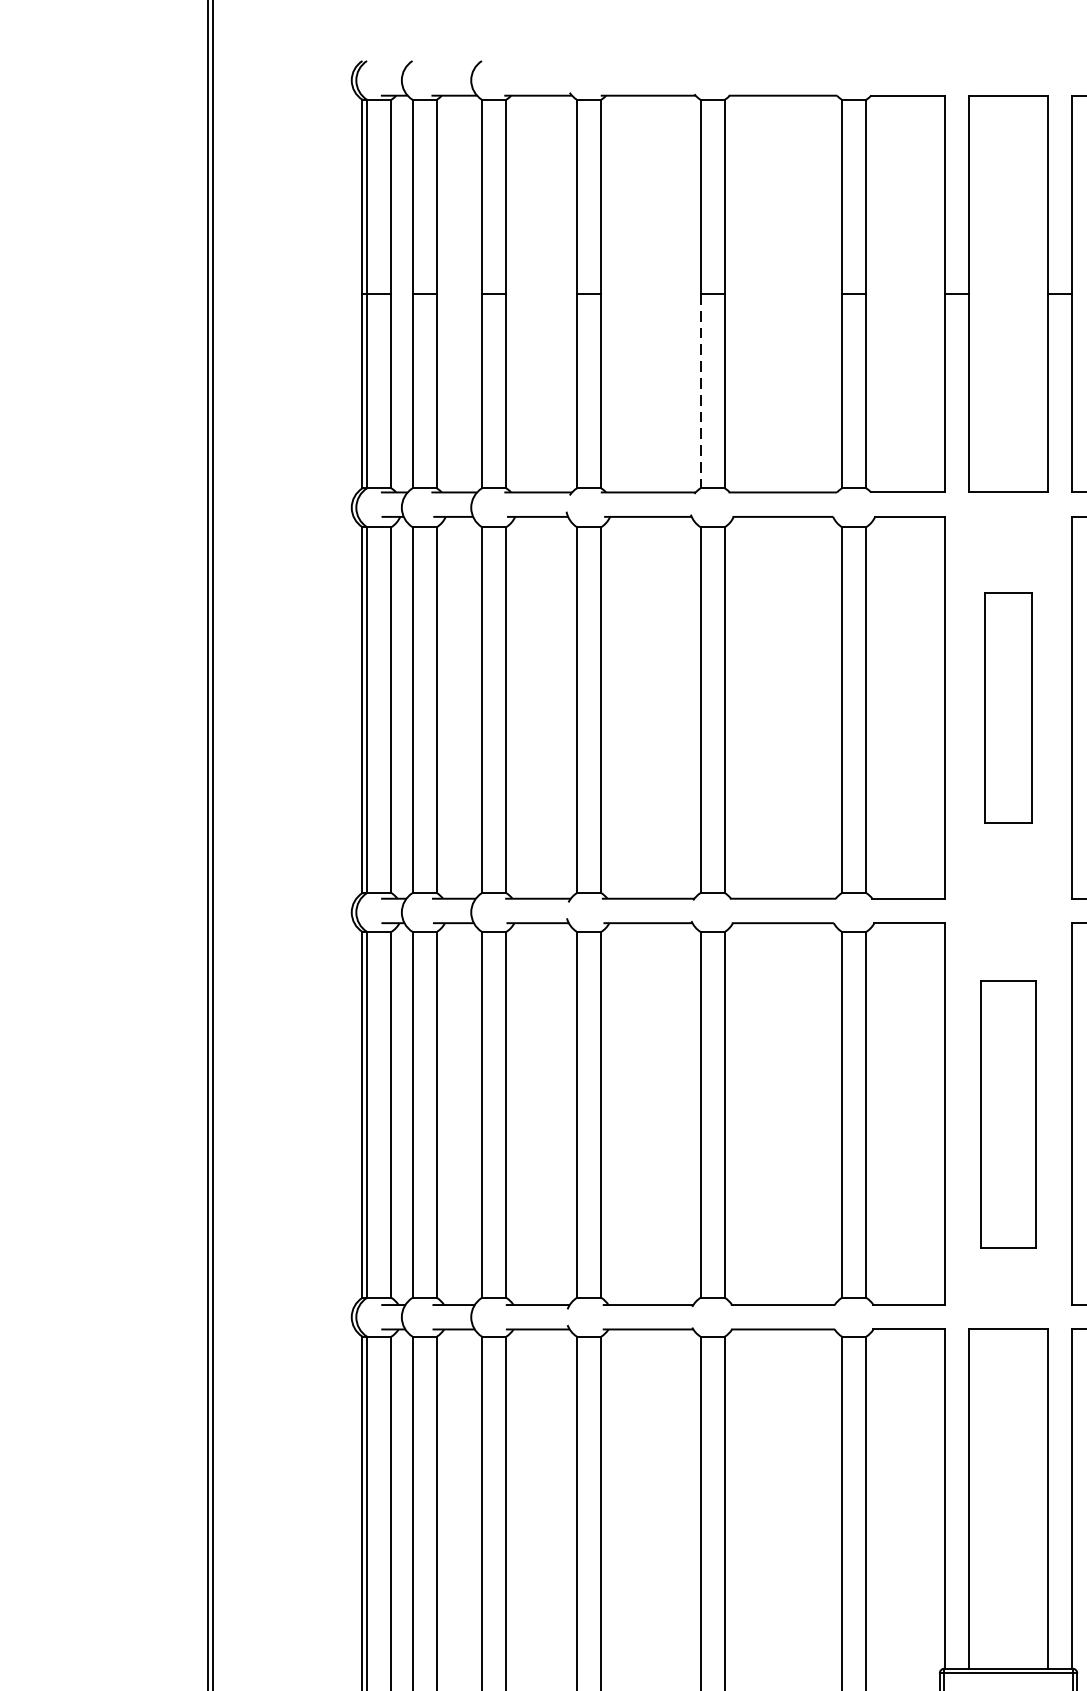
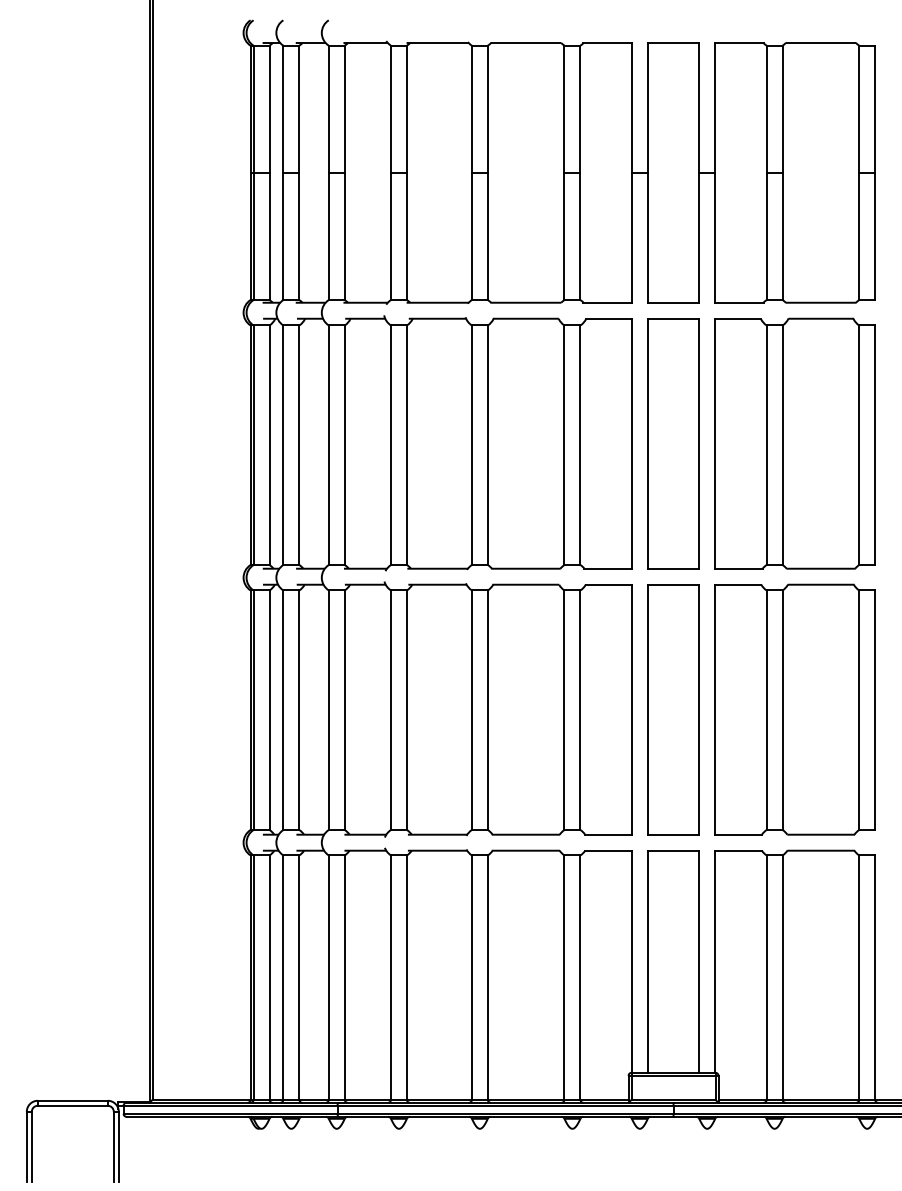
line: (699, 391) -> (471, 236), dashed -> solid
part: (1008, 707) -> (673, 443), size x1.67
part: (1008, 1113) -> (673, 709), size x1.43

